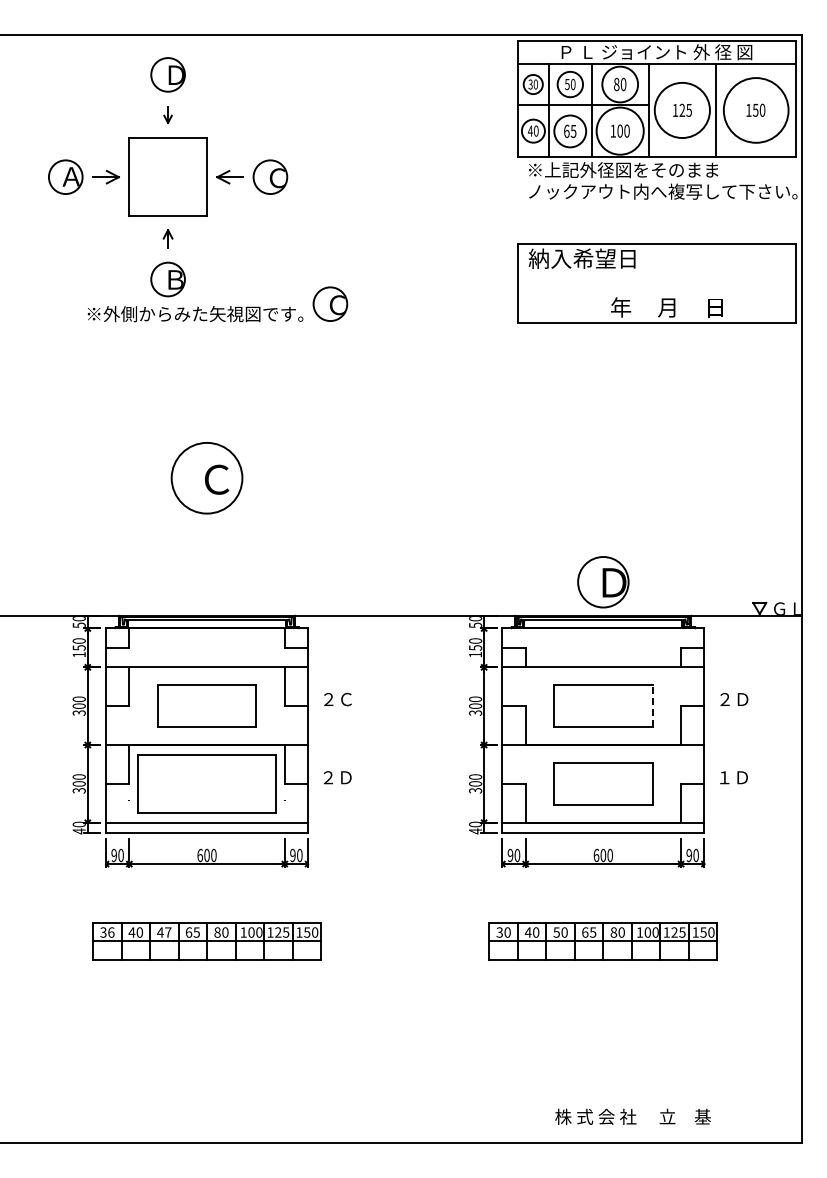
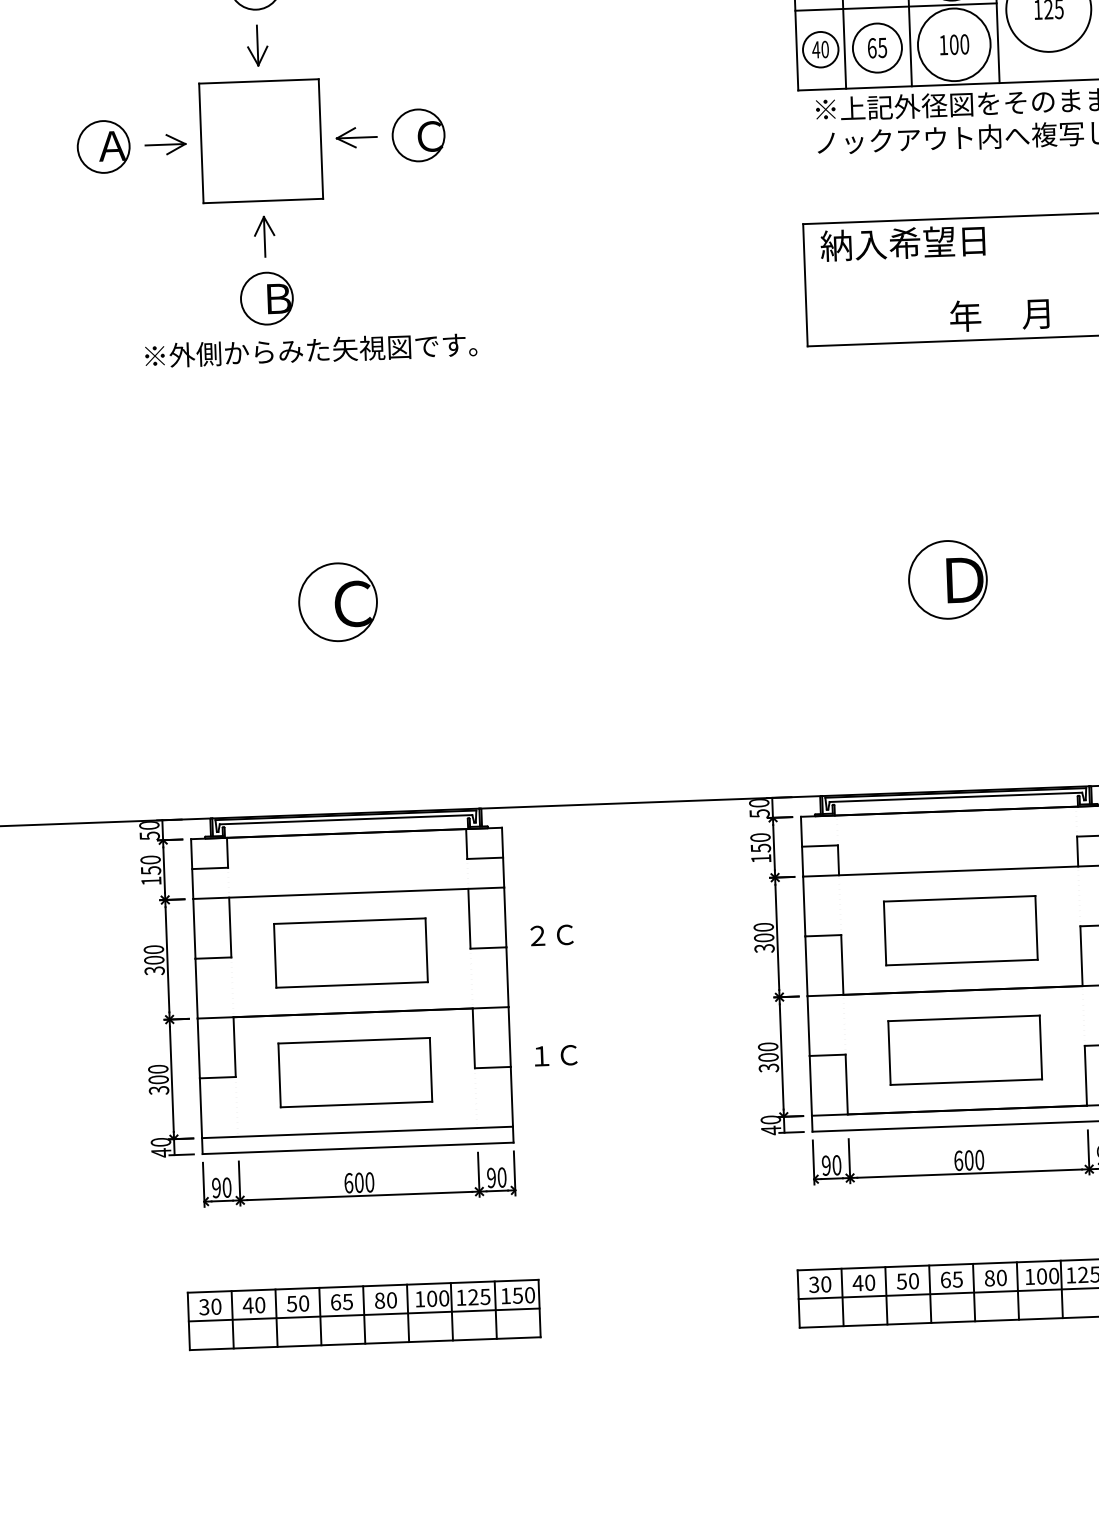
part: (167, 115) -> (256, 46), size x1.67
part: (167, 238) -> (263, 235), size x1.43
part: (330, 303) -> (518, 326), removed
circle: (206, 478) -> (337, 602), size x0.71
part: (603, 582) -> (948, 580), moved
line: (652, 706) -> (1036, 928), dashed -> solid
text: (337, 777) -> (555, 1055), ２Ｄ -> １Ｃ
part: (206, 783) -> (354, 1072), size x0.71
text: (111, 932) -> (216, 1306), 36 -> 30
text: (164, 932) -> (298, 1303), 47 -> 50

